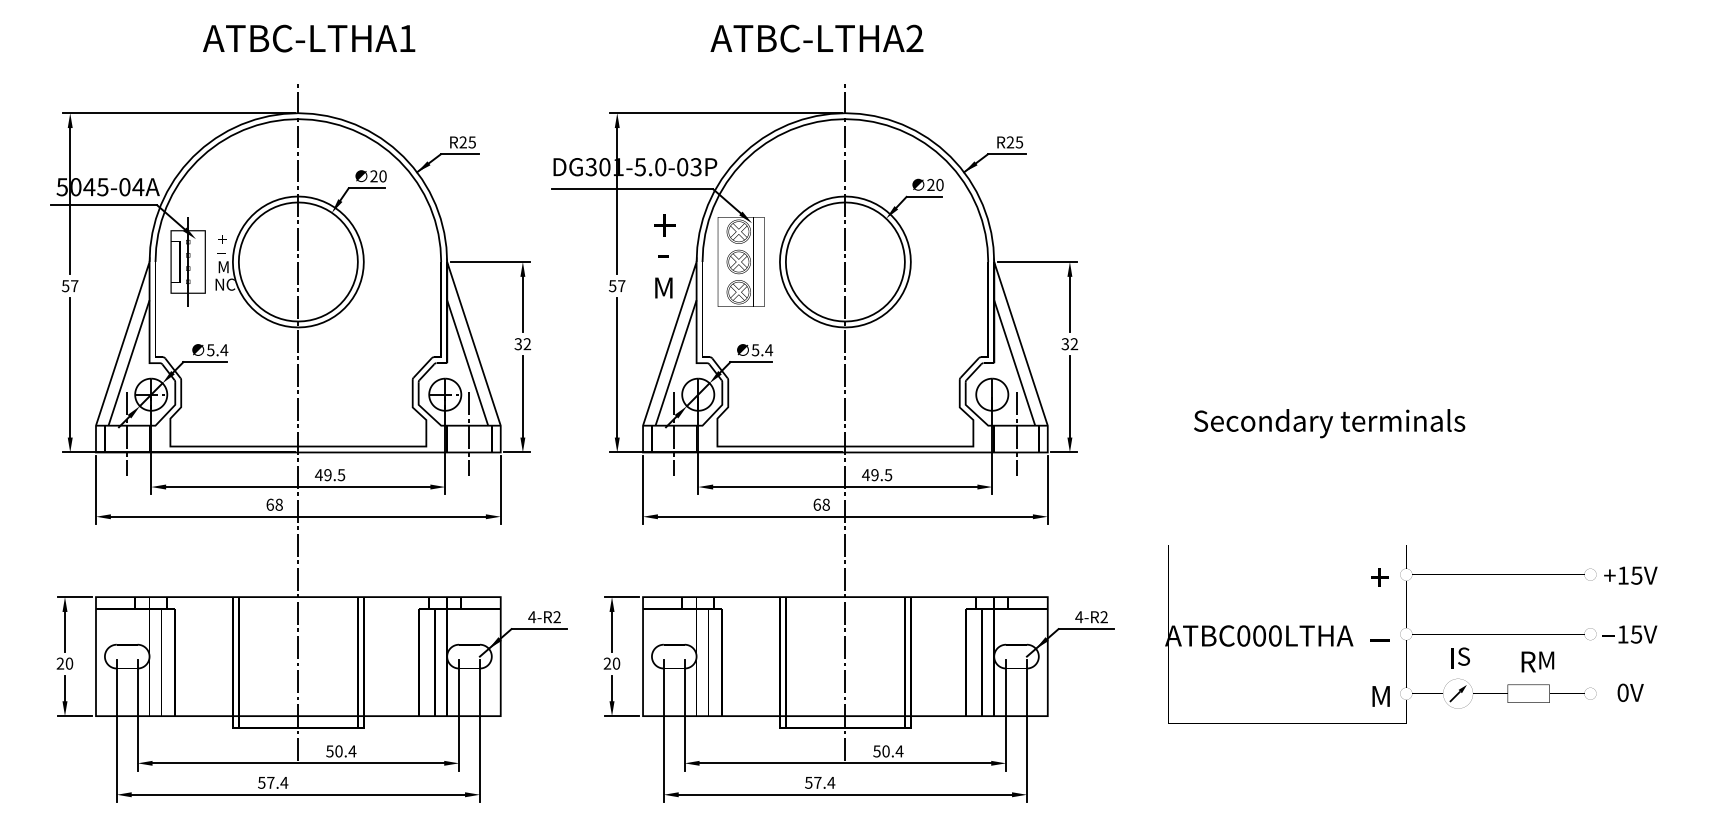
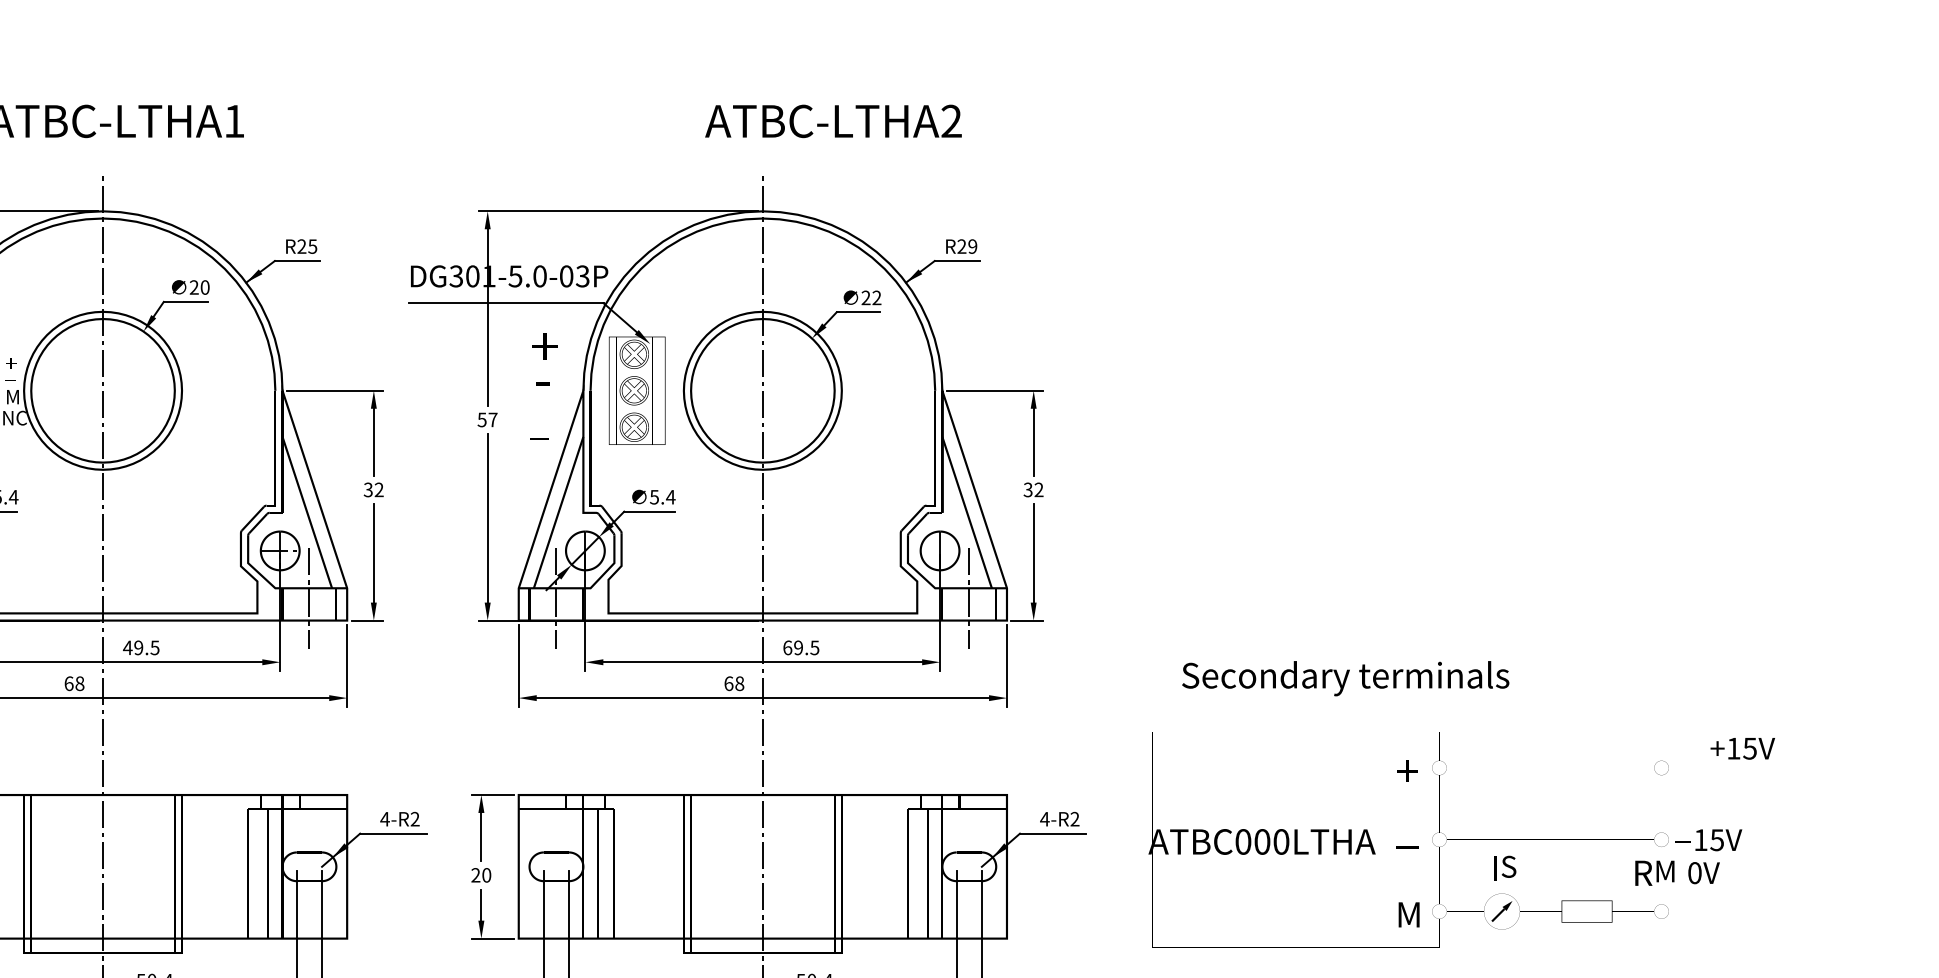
text: (816, 38) -> (832, 121), moved
text: (1019, 142) -> (972, 246), R25 -> R29
text: (939, 185) -> (876, 298), 20 -> 22
text: (662, 289) -> (542, 423), M -> _
text: (1329, 423) -> (1345, 678), moved
text: (865, 475) -> (787, 648), 49.5 -> 69.5
text: (1630, 575) -> (1742, 748), moved
text: (1537, 661) -> (1654, 872), moved
text: (1630, 692) -> (1703, 872), moved

